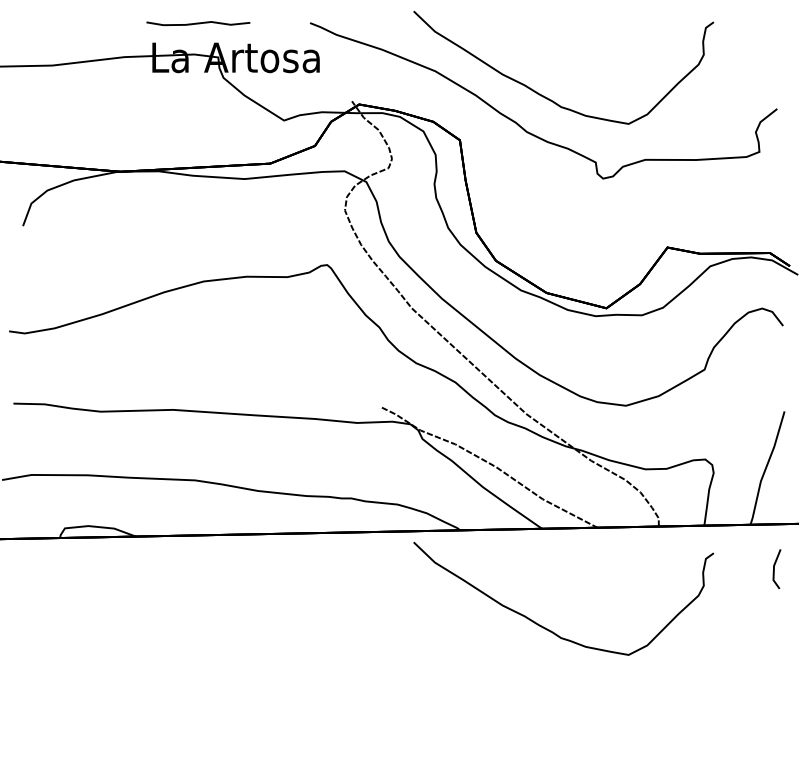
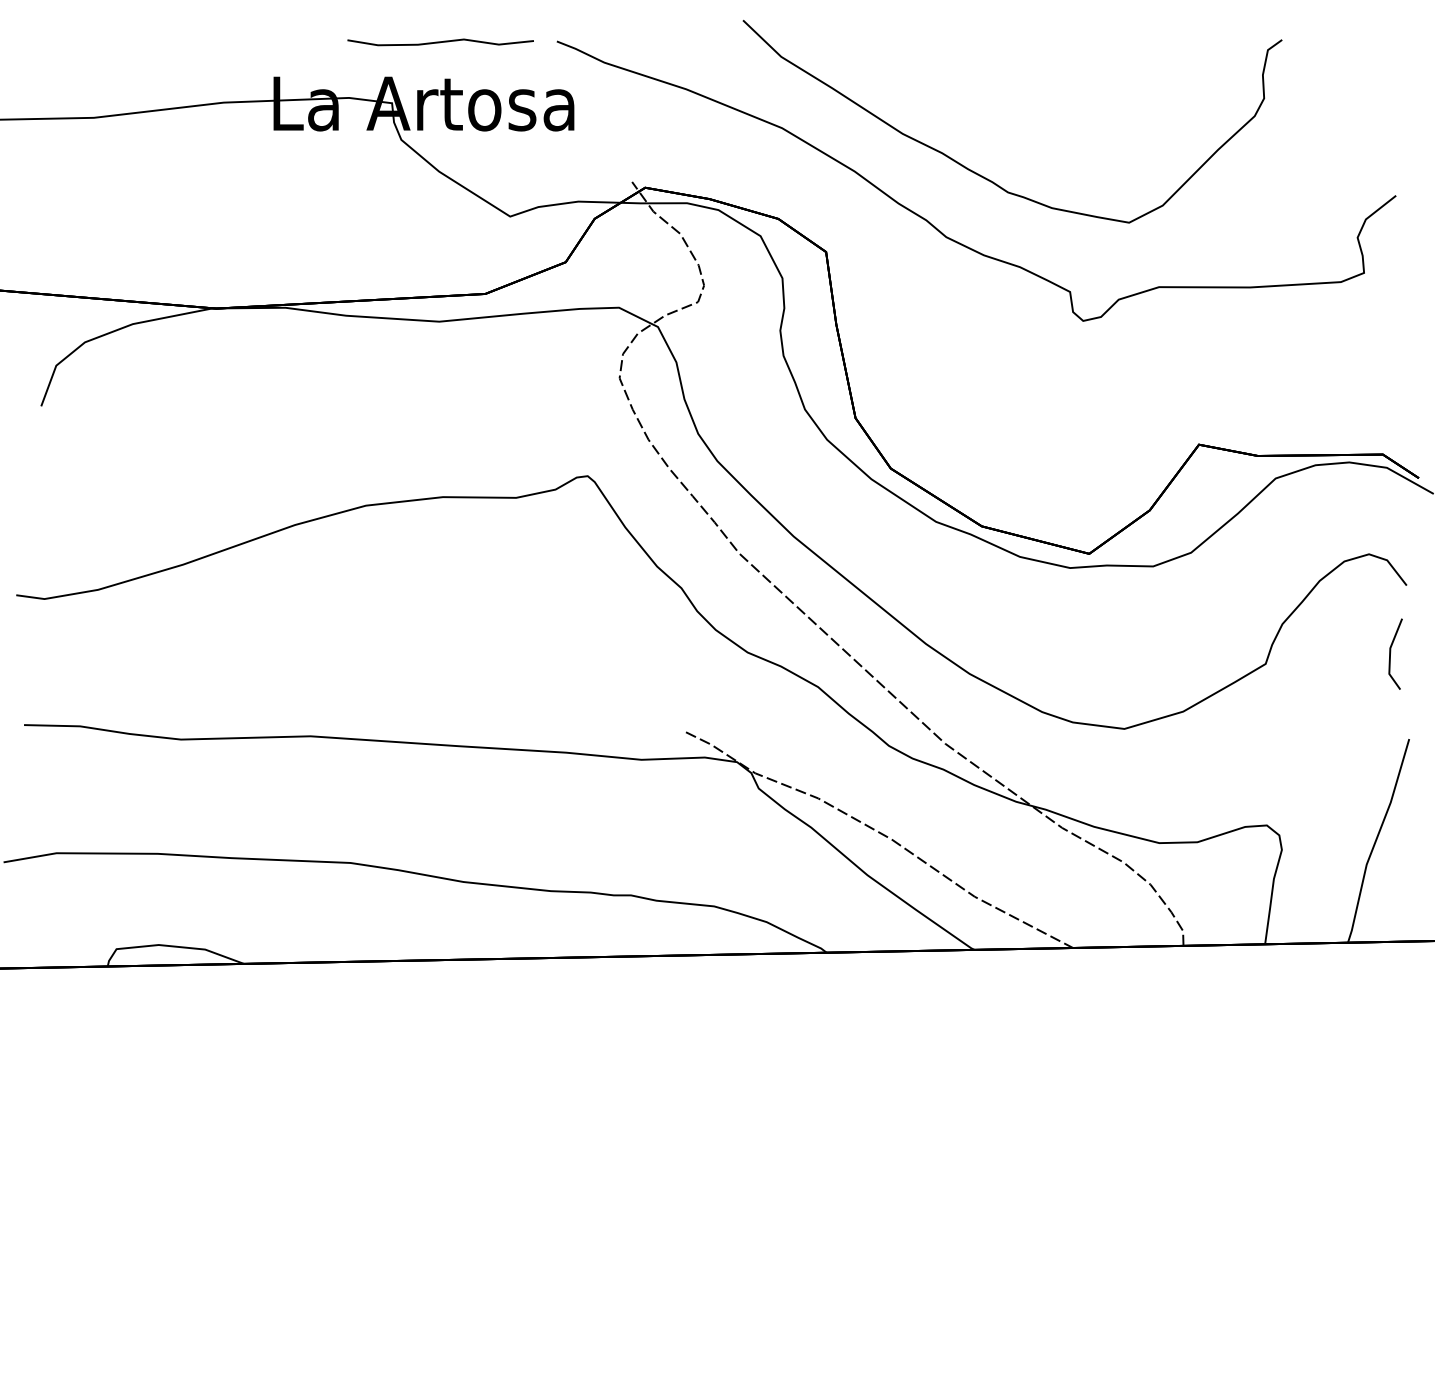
curve: (198, 23) -> (440, 42), moved
line: (774, 568) -> (1391, 652), moved
curve: (547, 628) -> (983, 1129), removed

